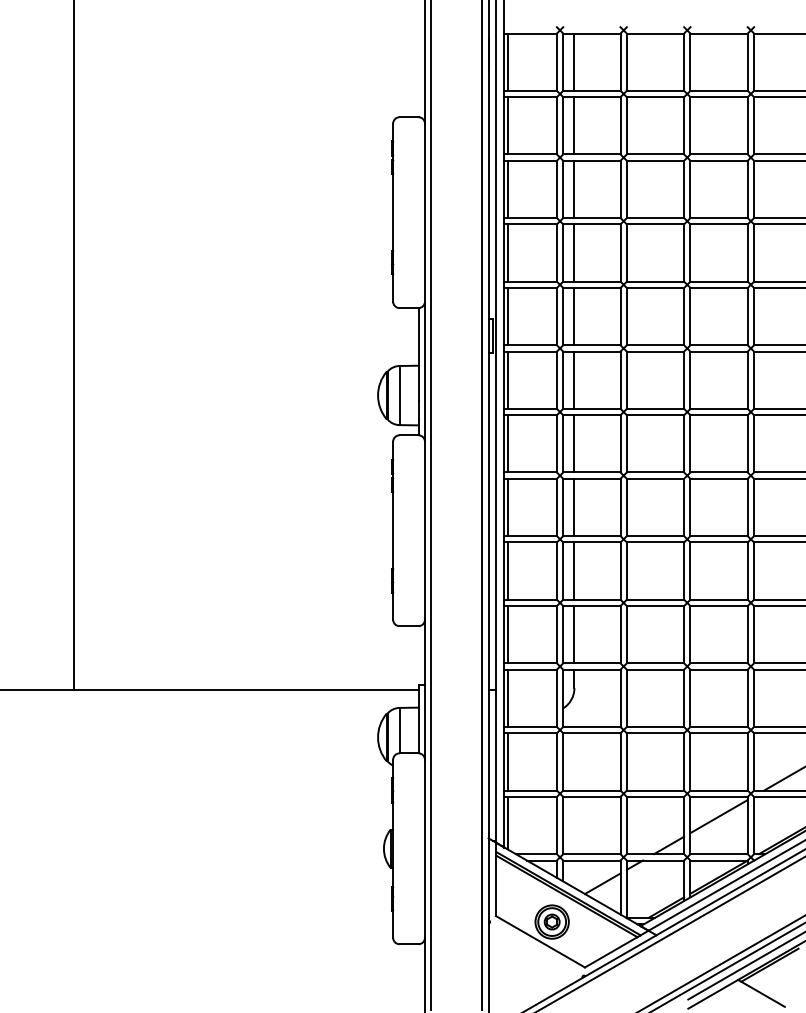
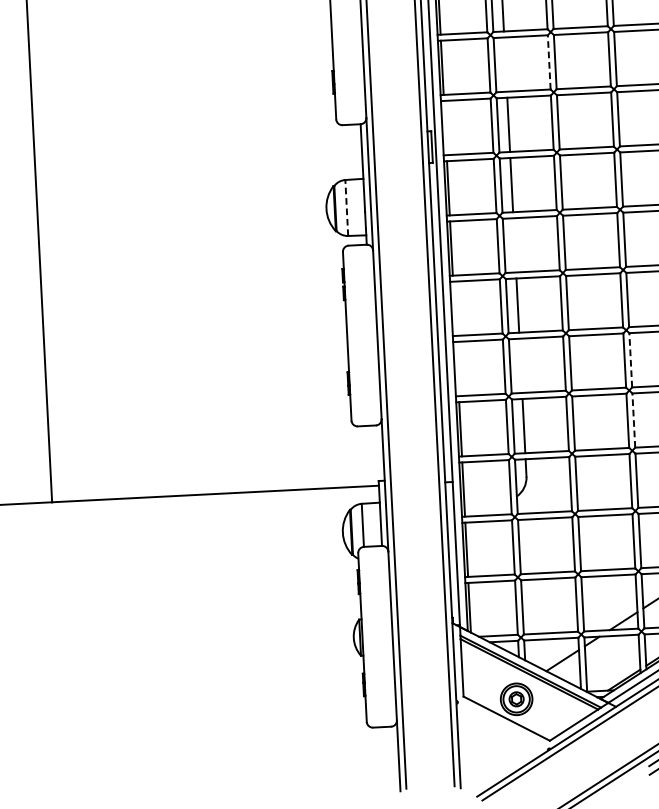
line: (574, 252) -> (505, 64), removed
line: (620, 253) -> (549, 62), solid -> dashed
line: (507, 316) -> (445, 127), removed
line: (399, 395) -> (346, 207), solid -> dashed
line: (574, 443) -> (514, 245), removed
line: (507, 507) -> (454, 308), removed
line: (507, 570) -> (457, 368), removed
line: (574, 570) -> (520, 365), removed
line: (690, 571) -> (630, 360), solid -> dashed
line: (690, 634) -> (633, 420), solid -> dashed

